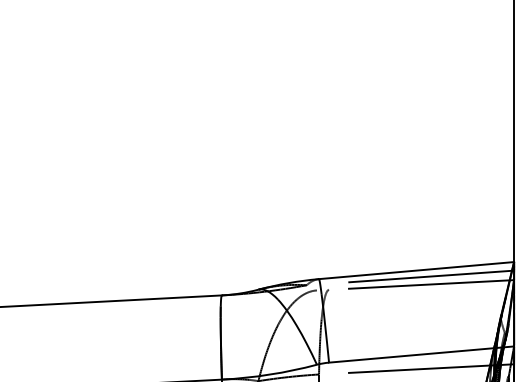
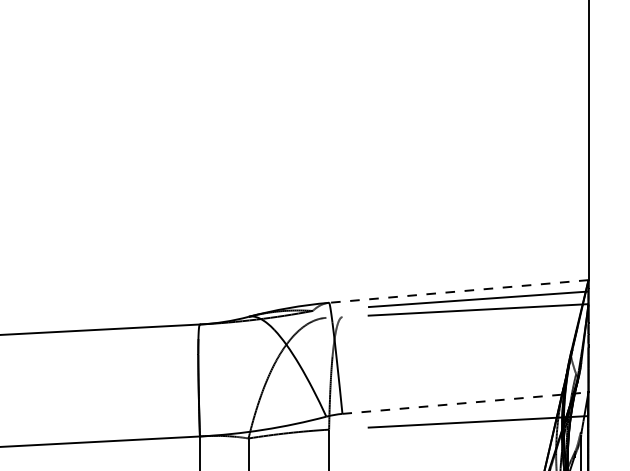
line: (416, 270) -> (458, 291), solid -> dashed
line: (421, 354) -> (465, 403), solid -> dashed

